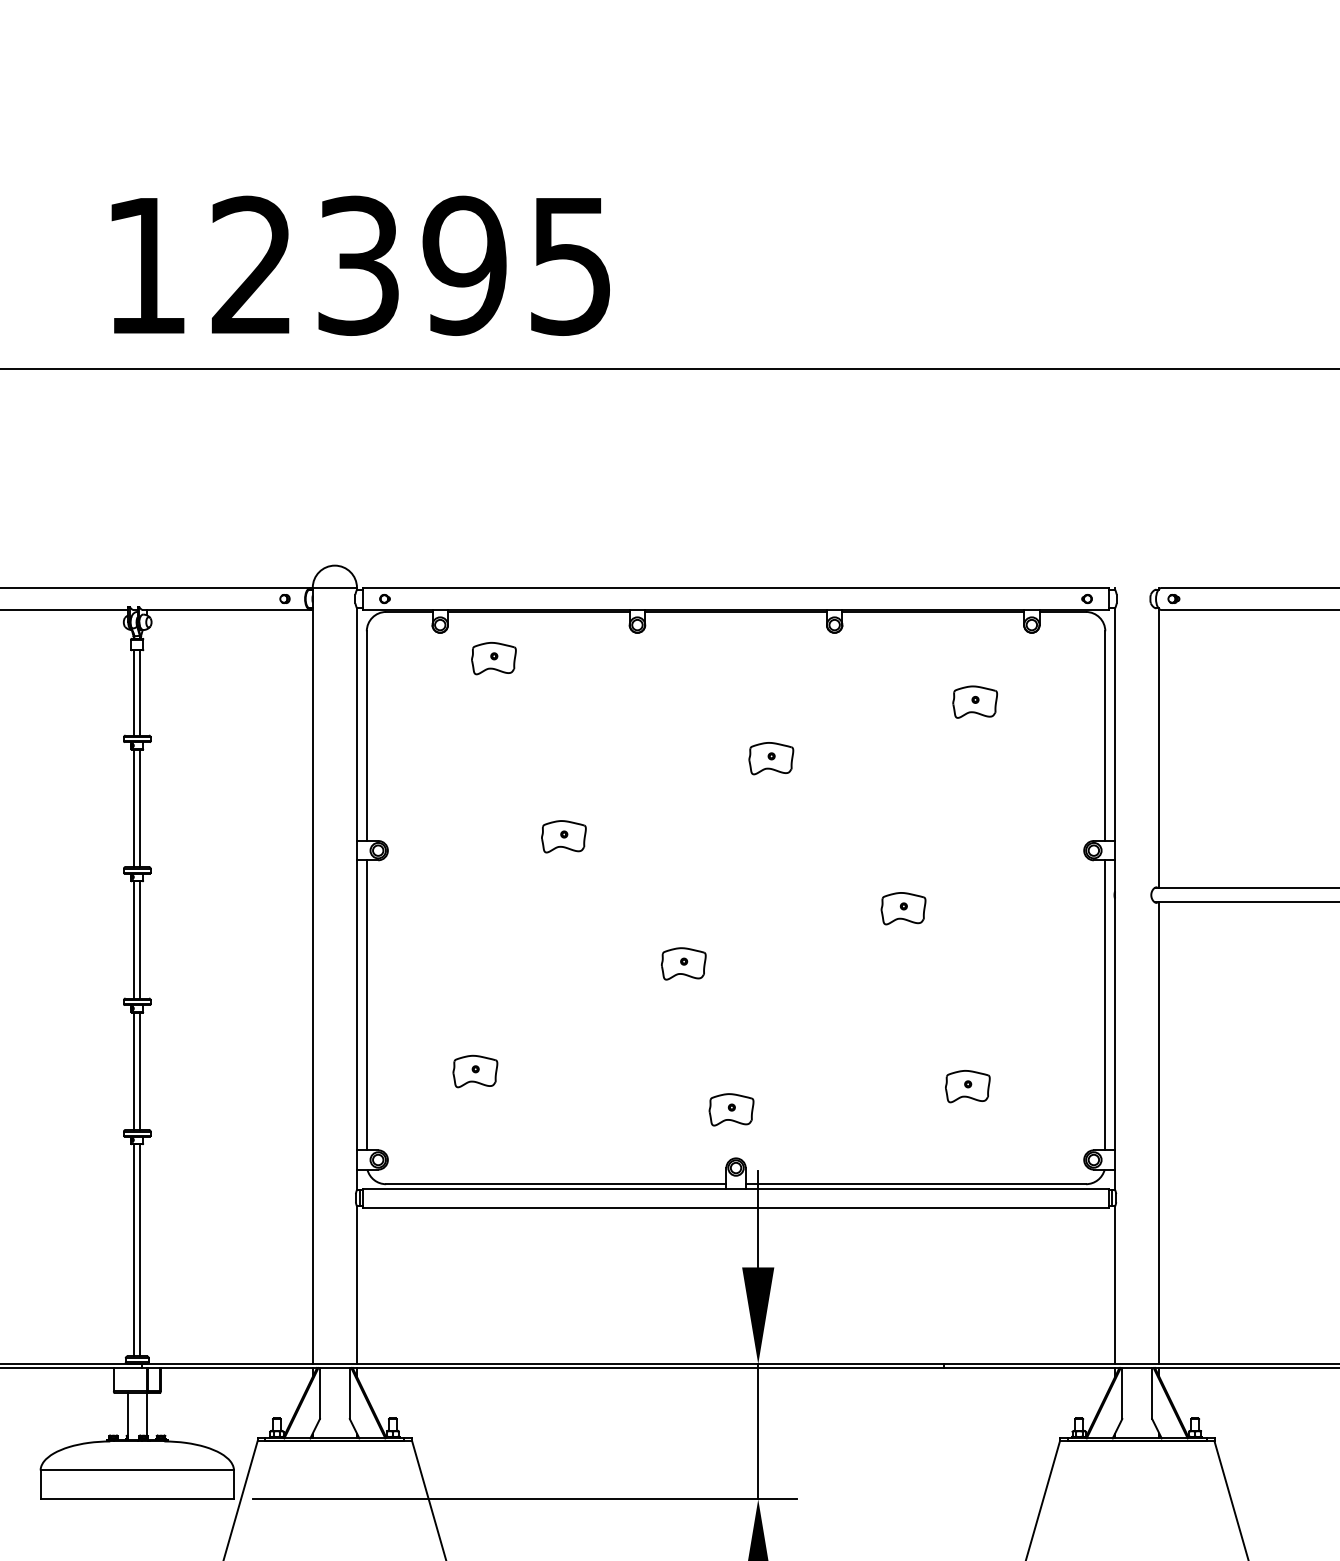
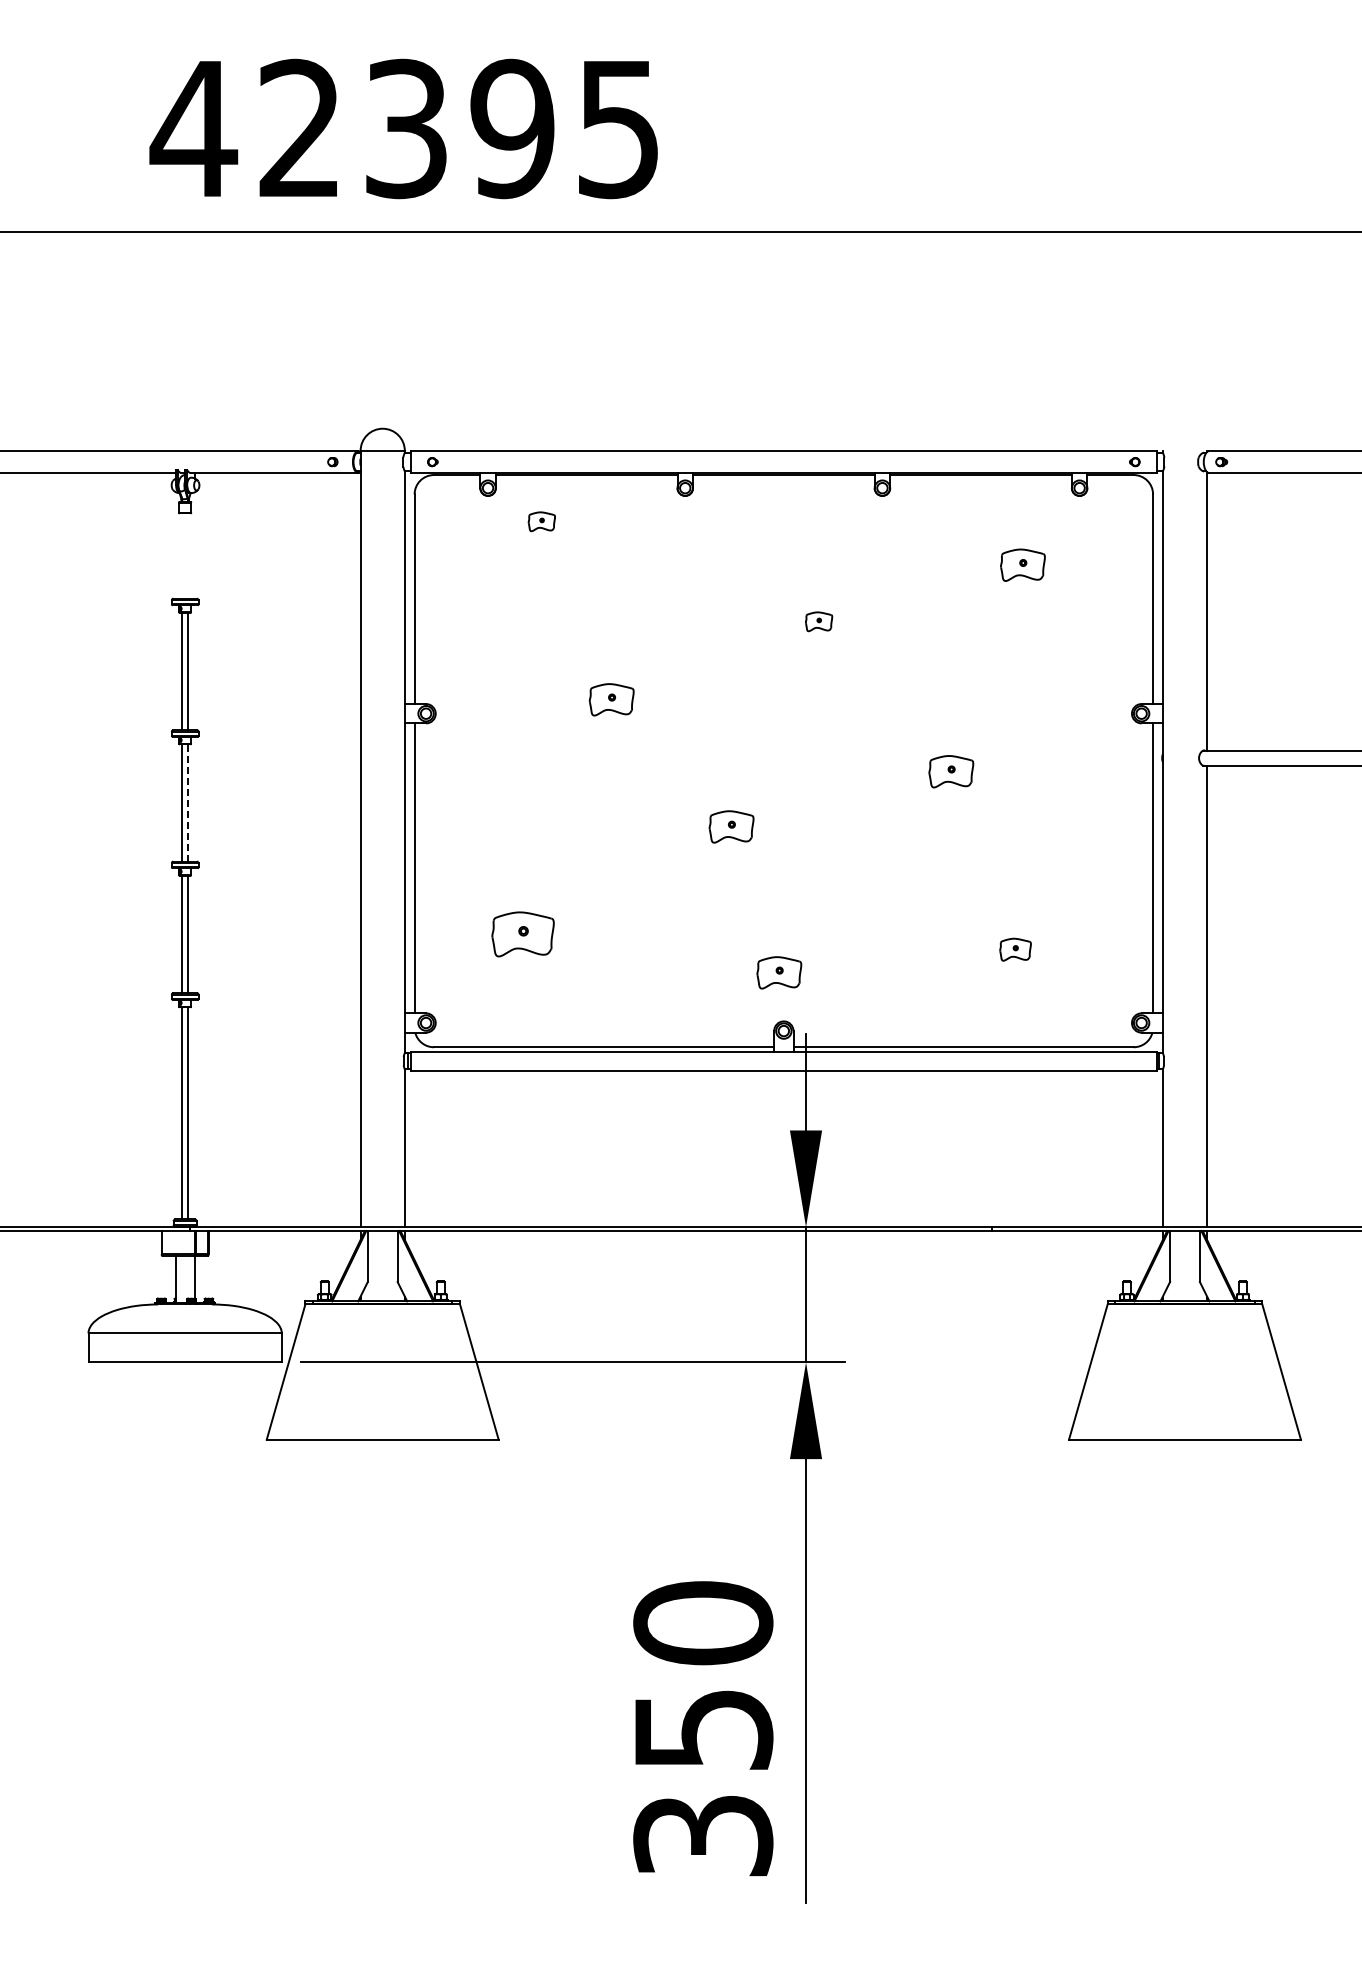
text: (145, 265) -> (193, 128), 12395 -> 42395
part: (493, 658) -> (541, 521), size x0.6
line: (134, 692) -> (182, 555), removed
line: (140, 692) -> (188, 555), removed
part: (770, 758) -> (818, 621), size x0.6
line: (140, 940) -> (188, 803), solid -> dashed
part: (475, 1071) -> (523, 934), size x1.4
part: (967, 1086) -> (1015, 949), size x0.7

